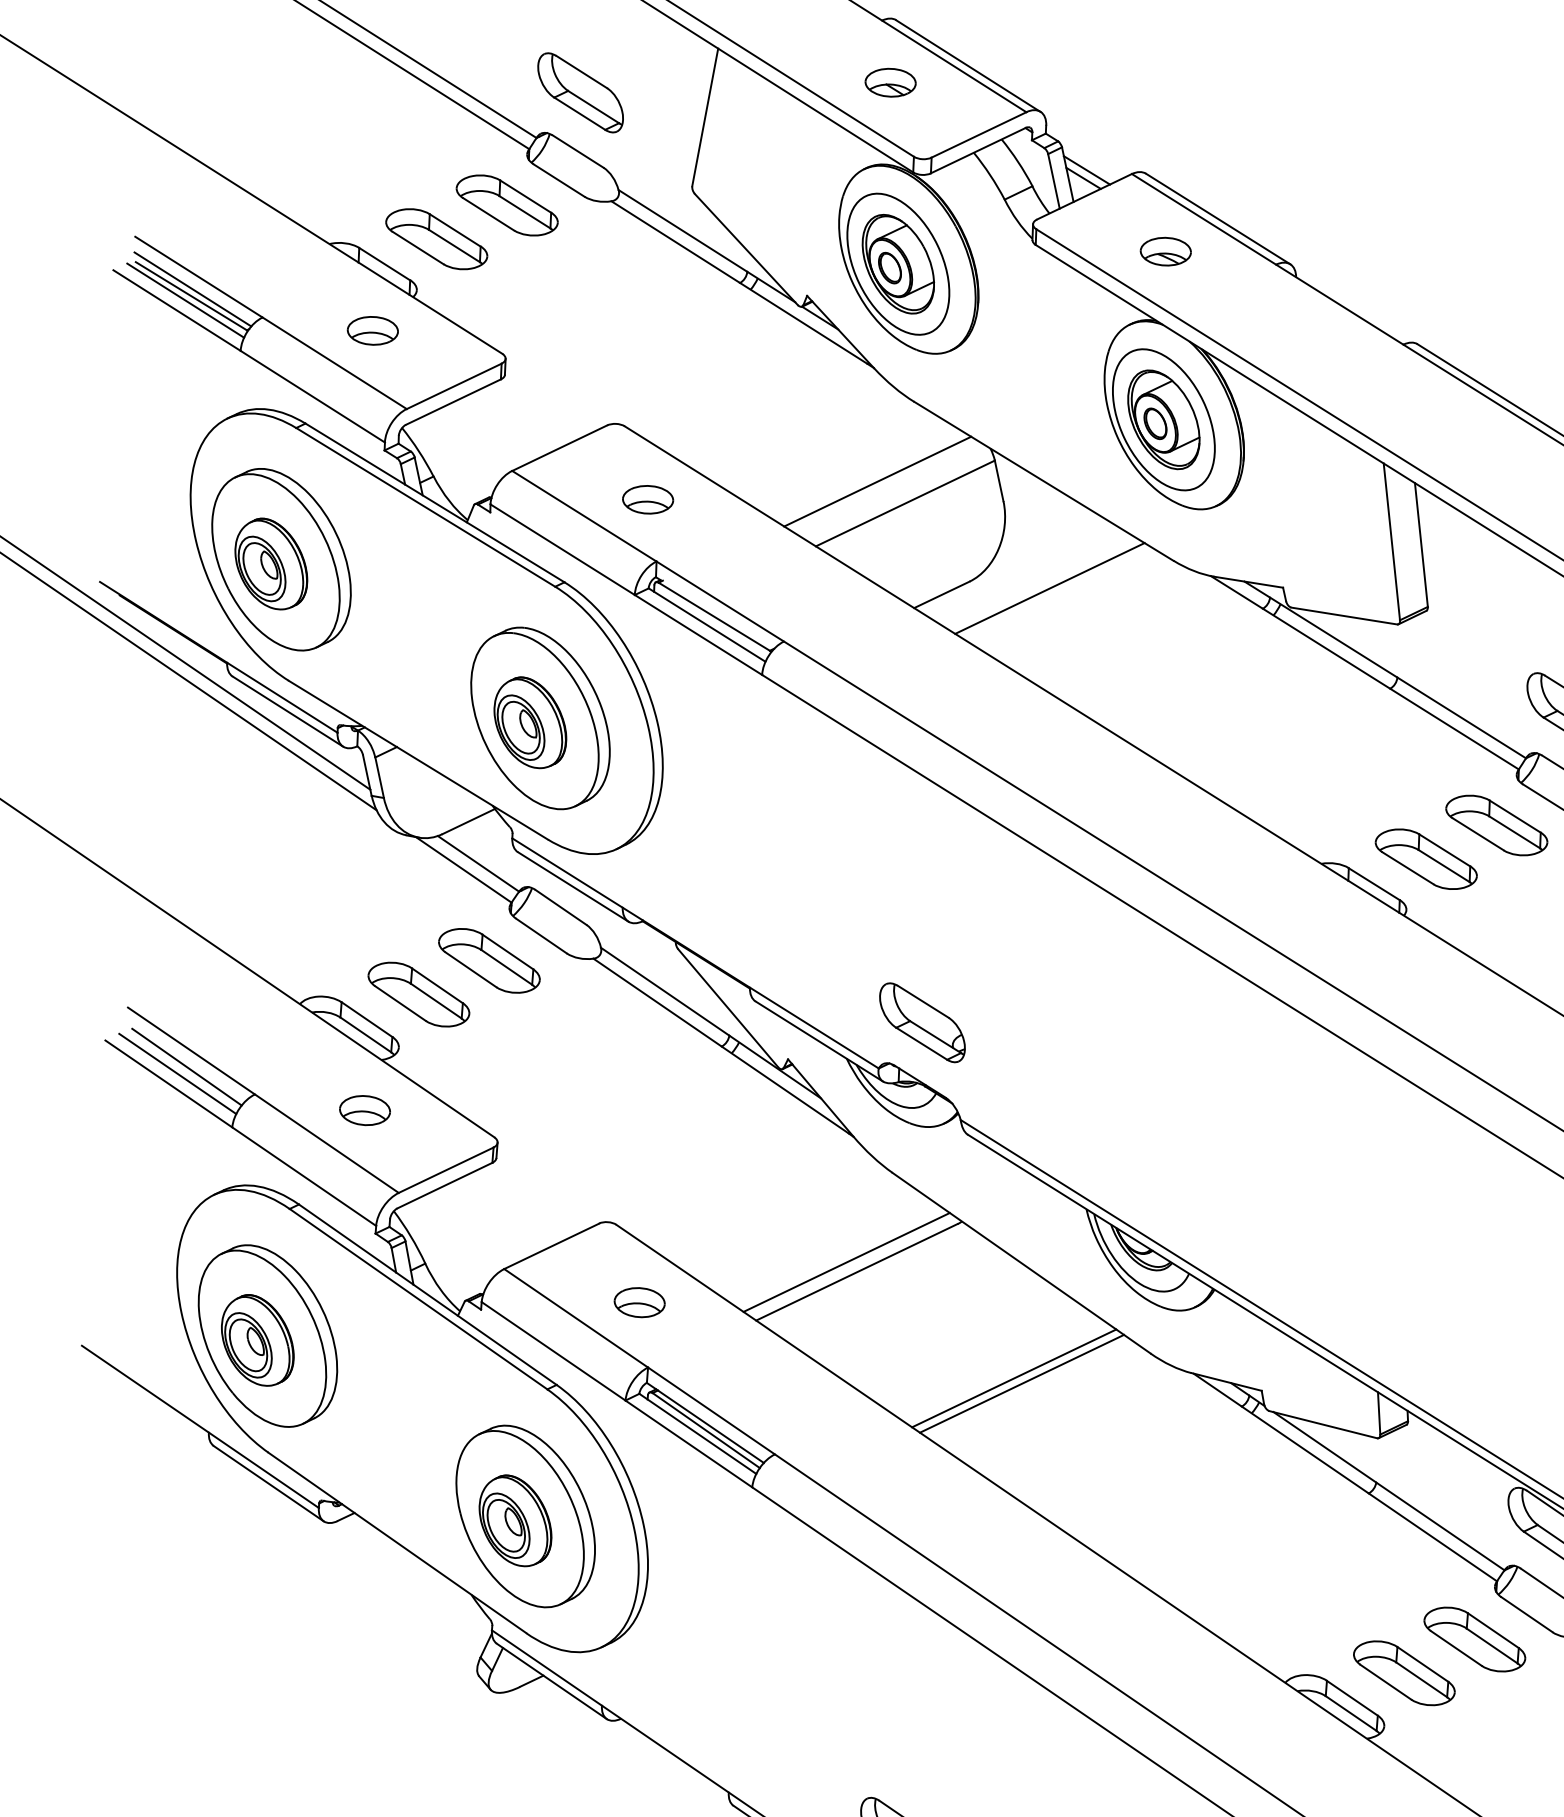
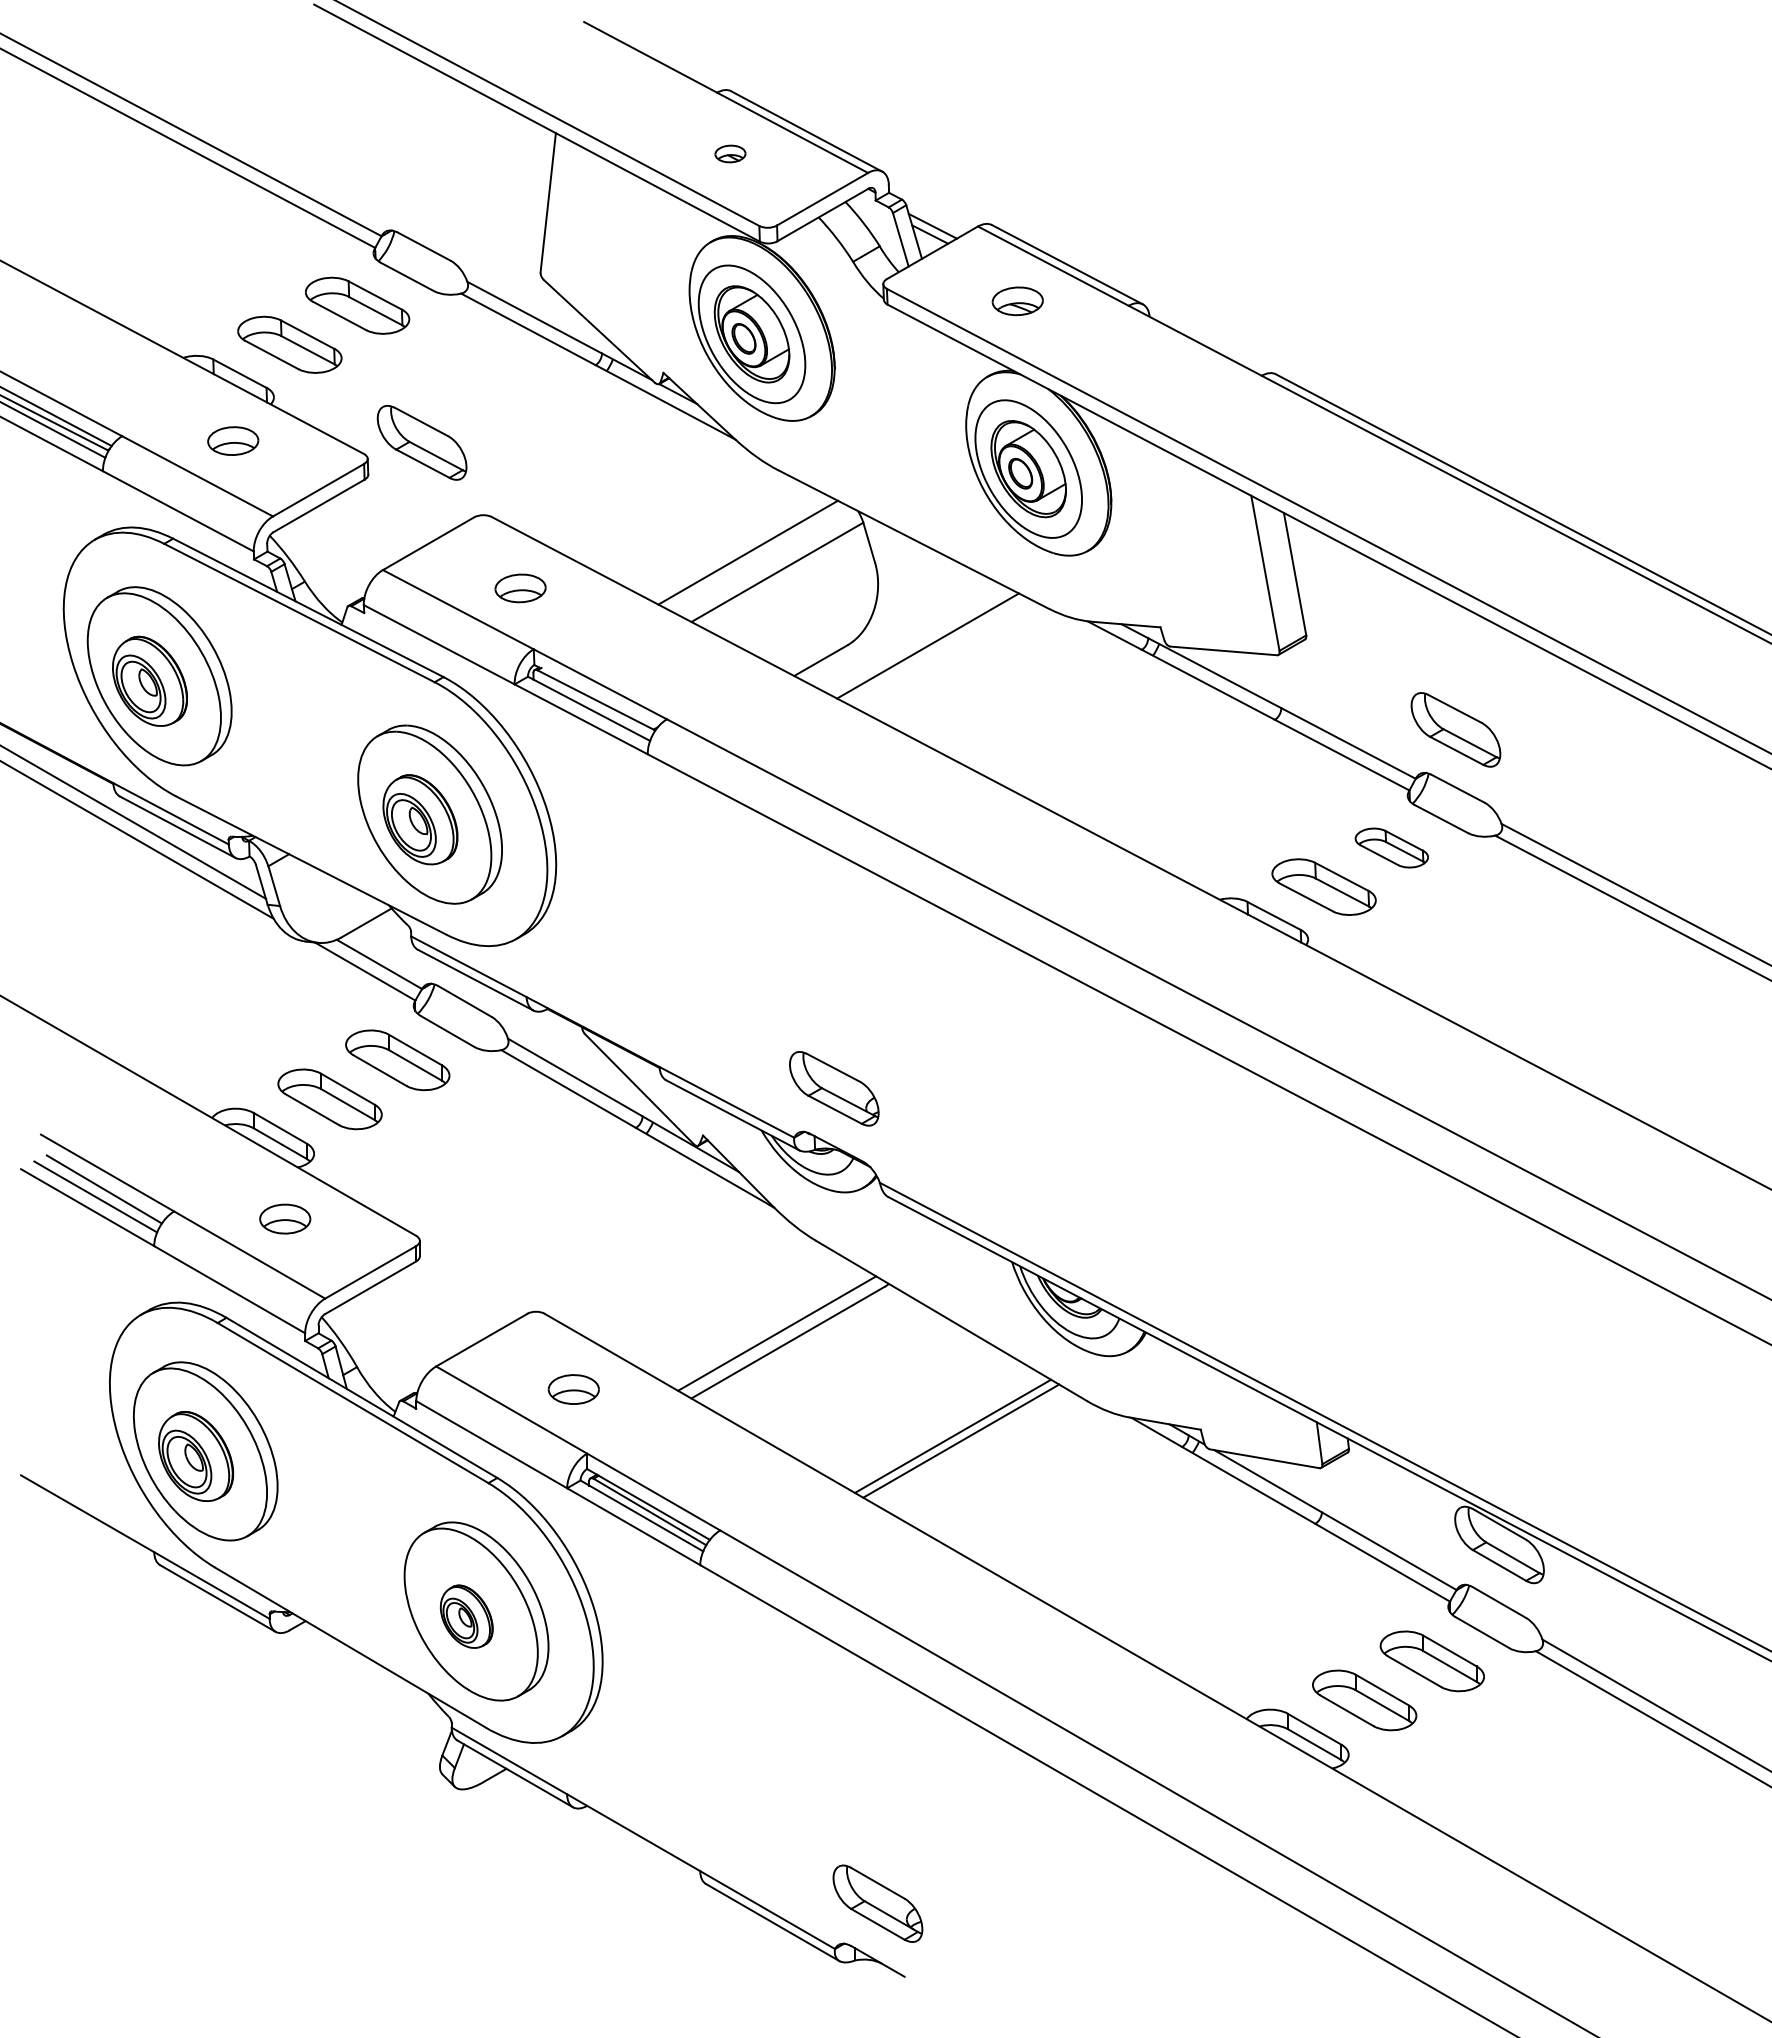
part: (890, 82) -> (730, 153), size x0.6
part: (580, 92) -> (421, 442), moved
part: (1496, 824) -> (1391, 847), size x0.7
part: (515, 1520) -> (466, 1616), size x0.7

